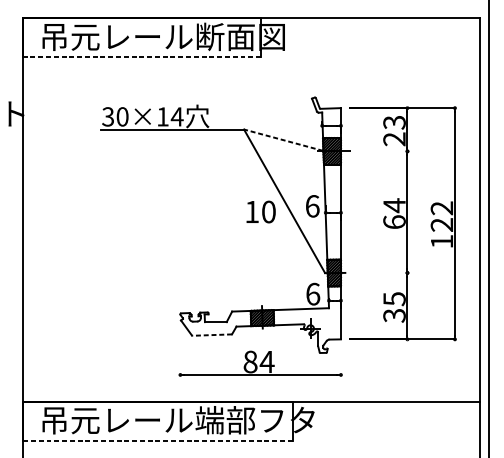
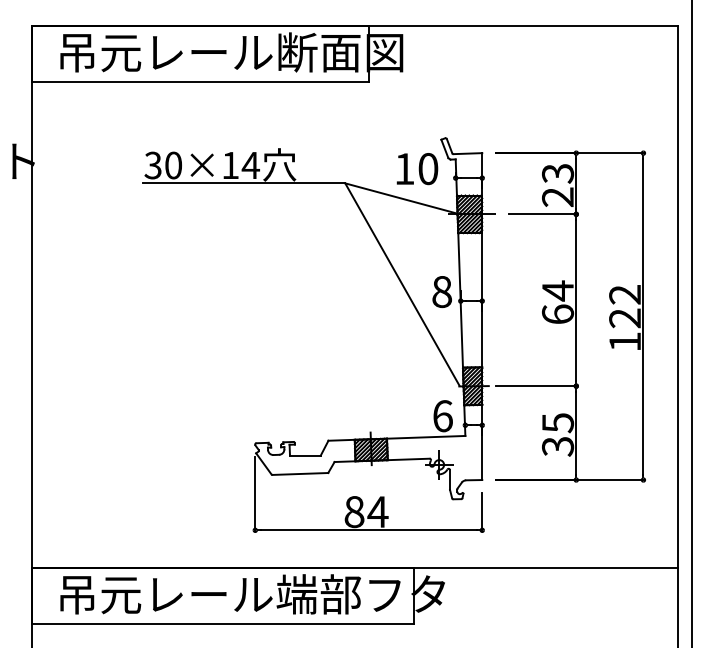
line: (141, 57) -> (200, 81), dashed -> solid
line: (283, 140) -> (401, 198), dashed -> solid
line: (383, 151) -> (542, 214), added
text: (312, 206) -> (442, 291), 6 -> 8
text: (261, 212) -> (417, 169), moved
line: (378, 273) -> (535, 386), added
line: (212, 334) -> (300, 473), dashed -> solid
line: (180, 348) -> (255, 493), added
line: (341, 361) -> (482, 511), added
line: (157, 440) -> (223, 623), dashed -> solid

